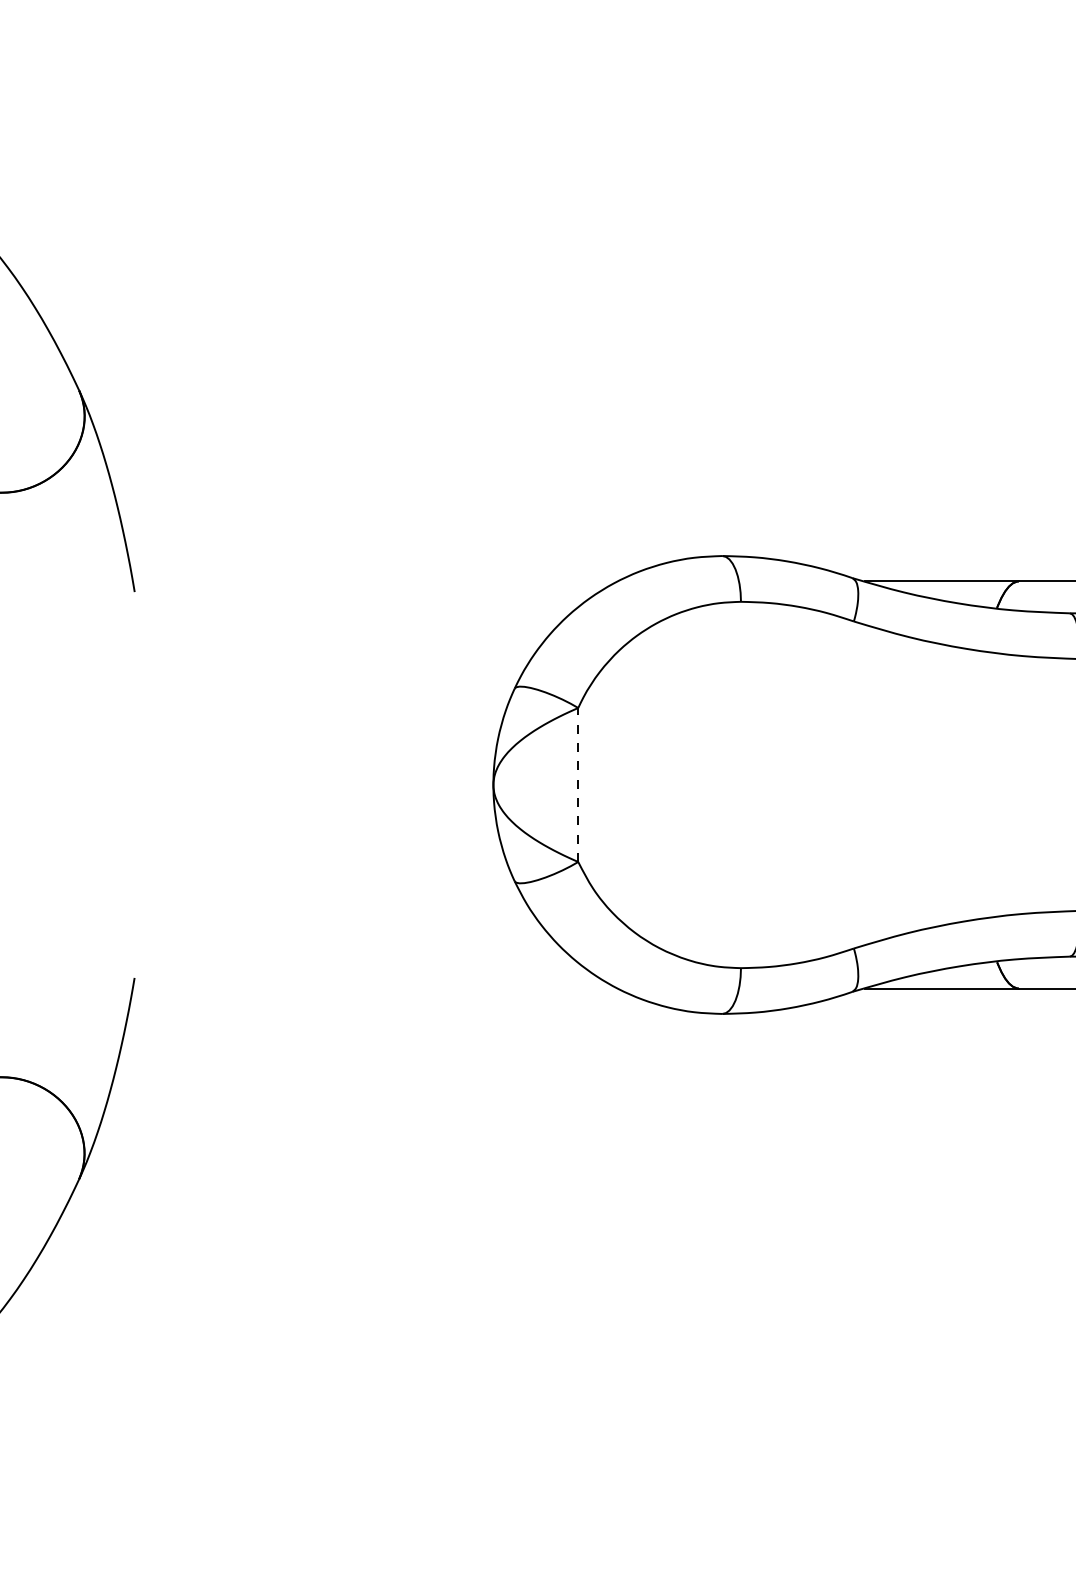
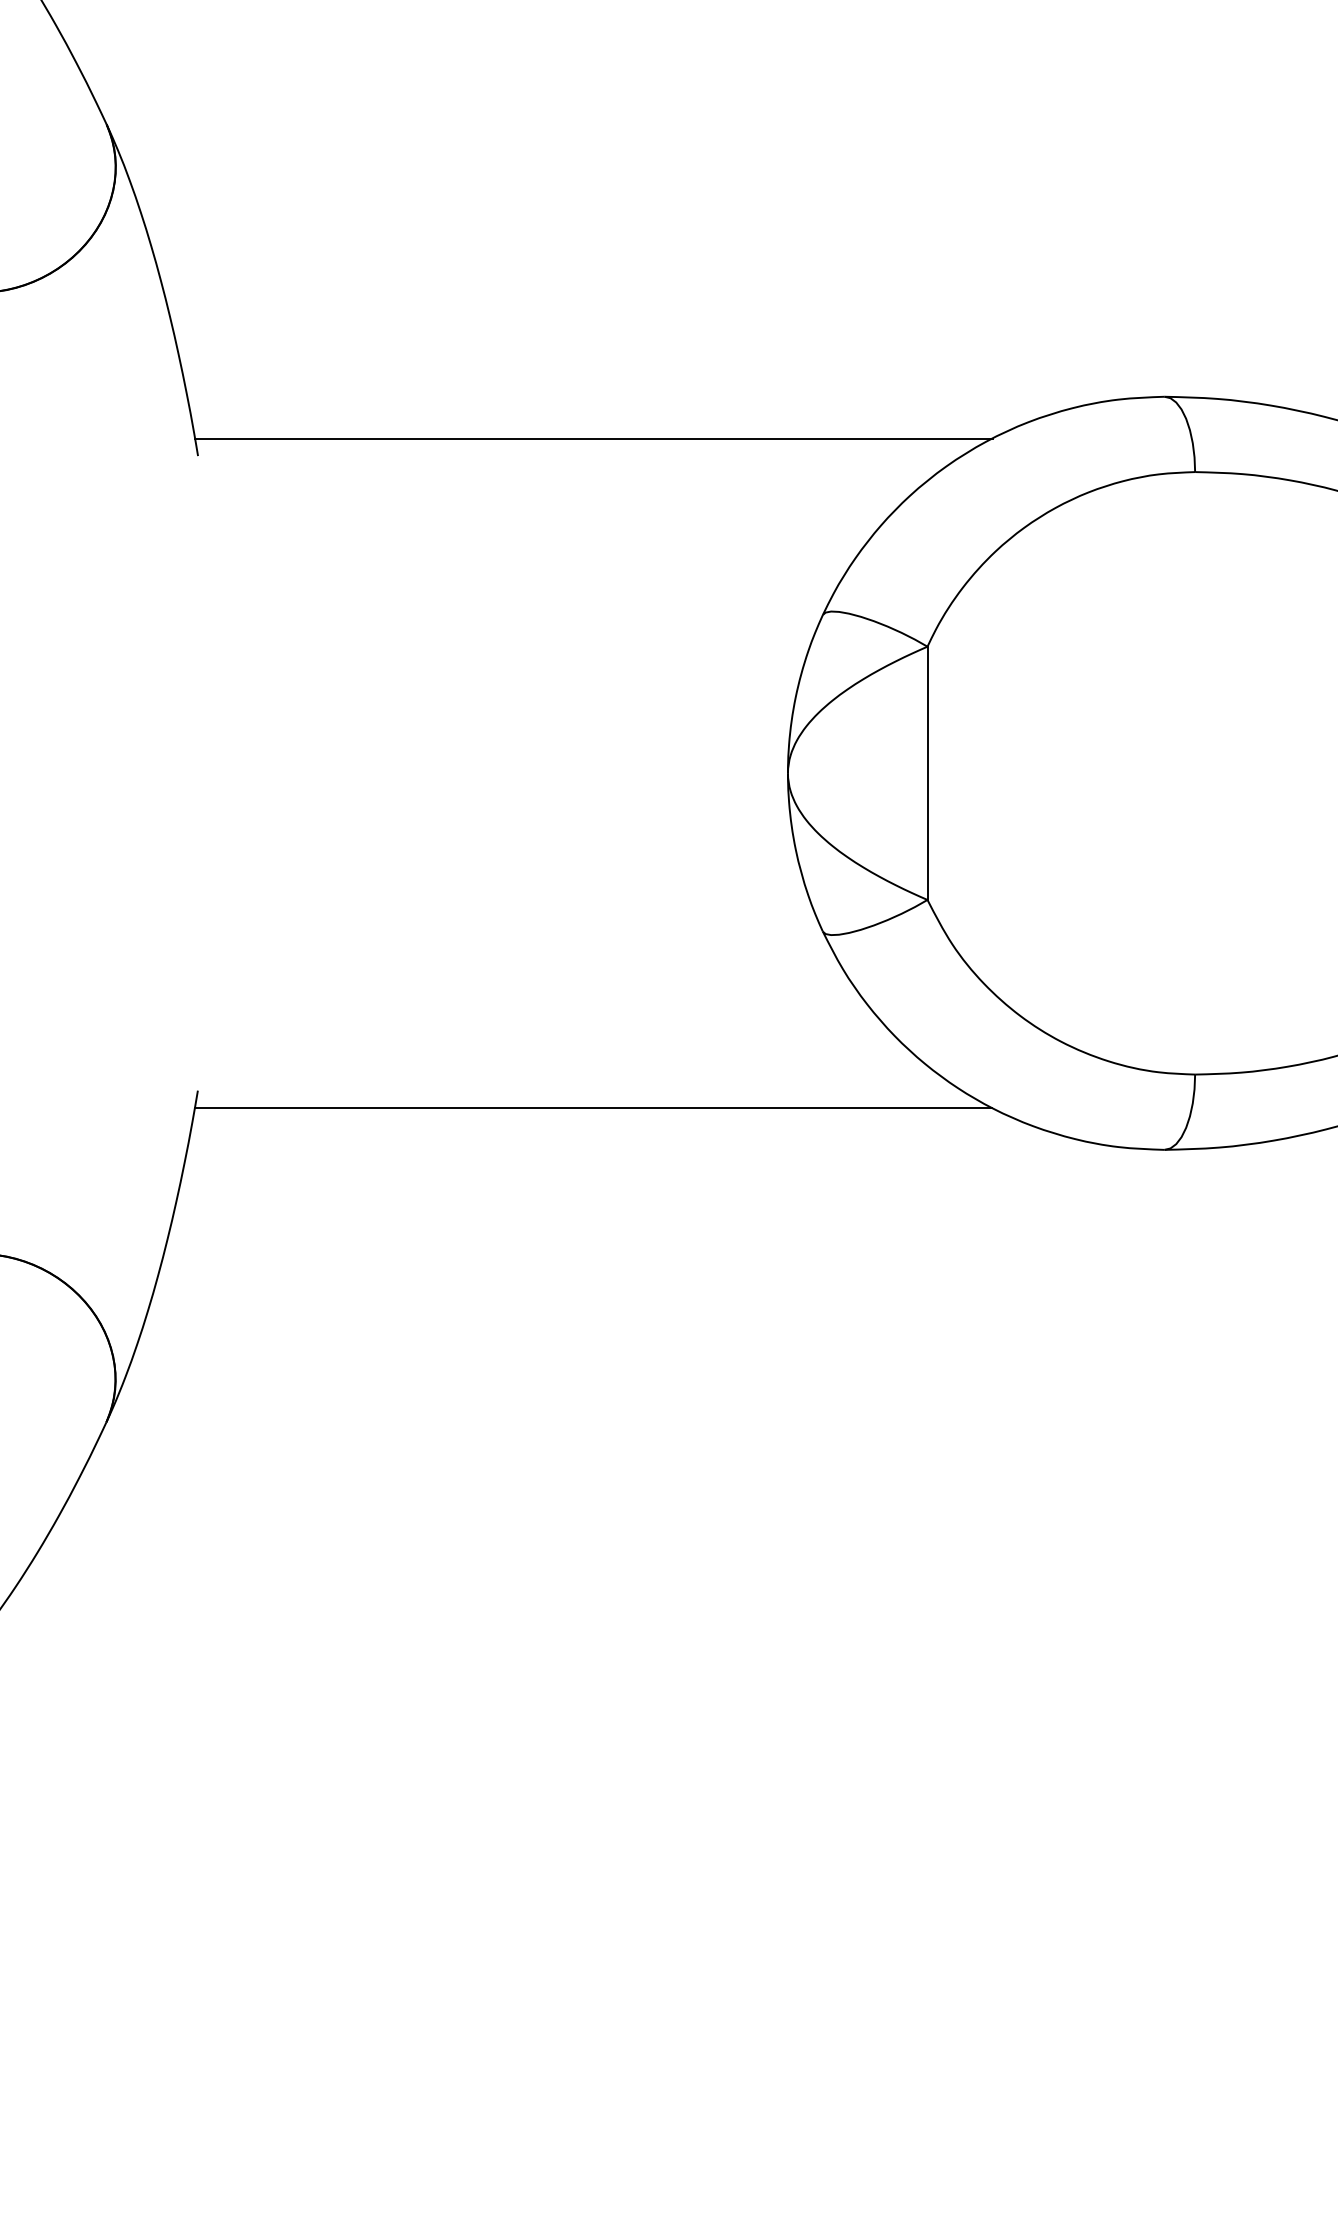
line: (375, 581) -> (594, 438), added
line: (578, 784) -> (927, 772), dashed -> solid
line: (374, 988) -> (592, 1108), added

